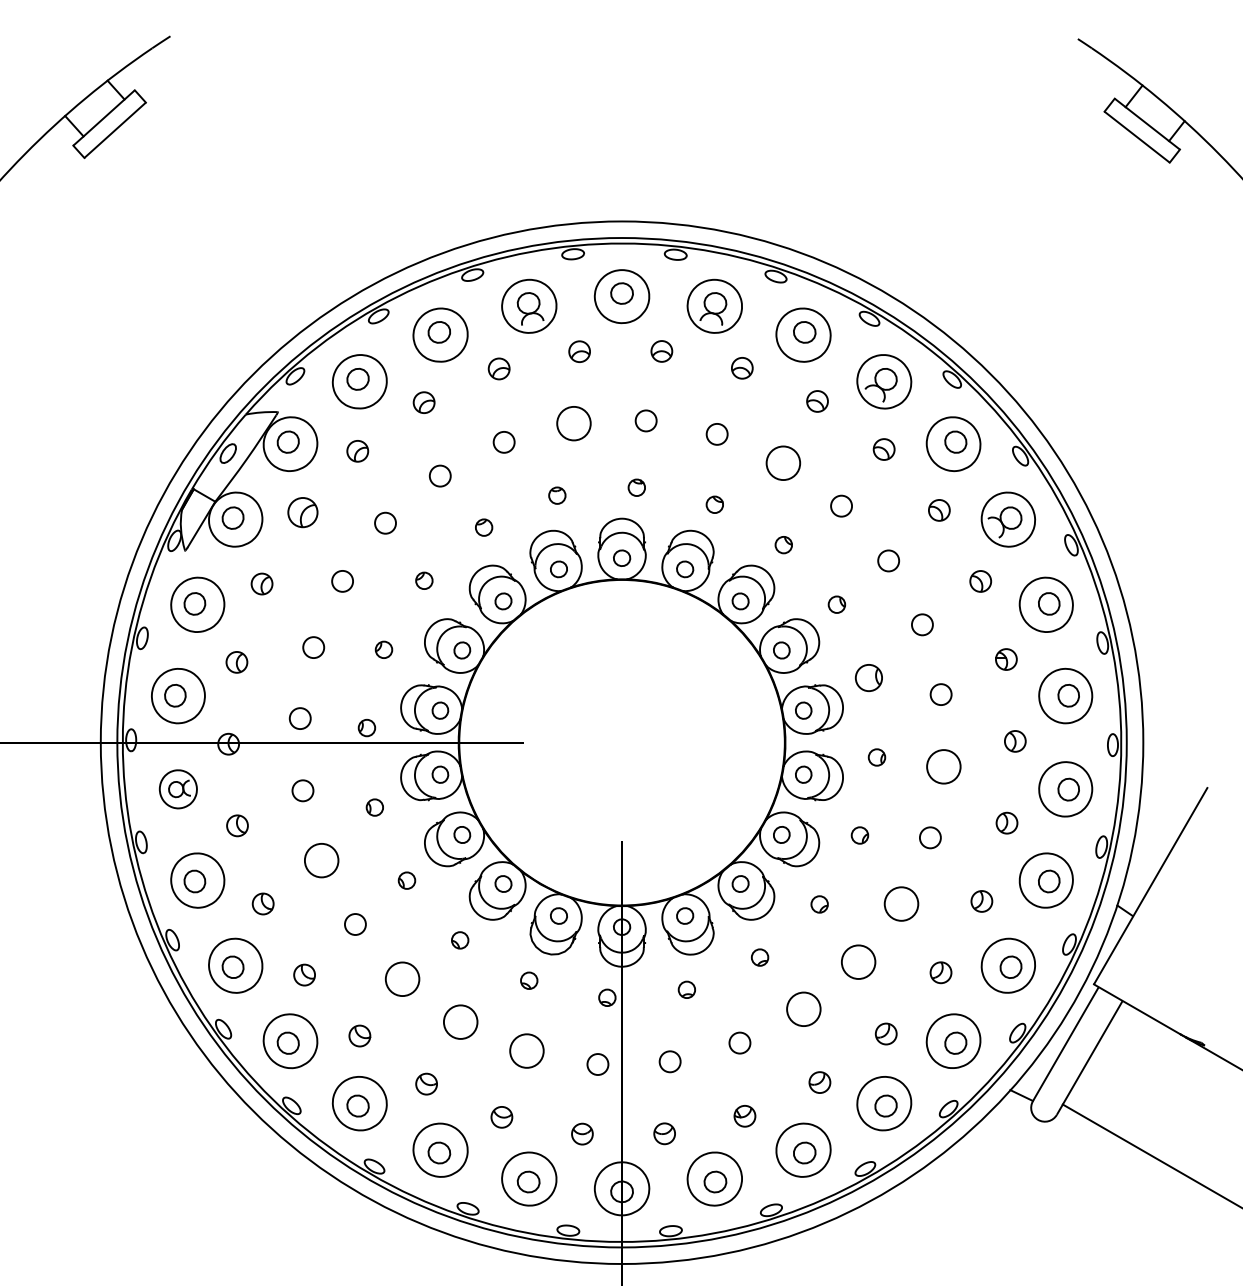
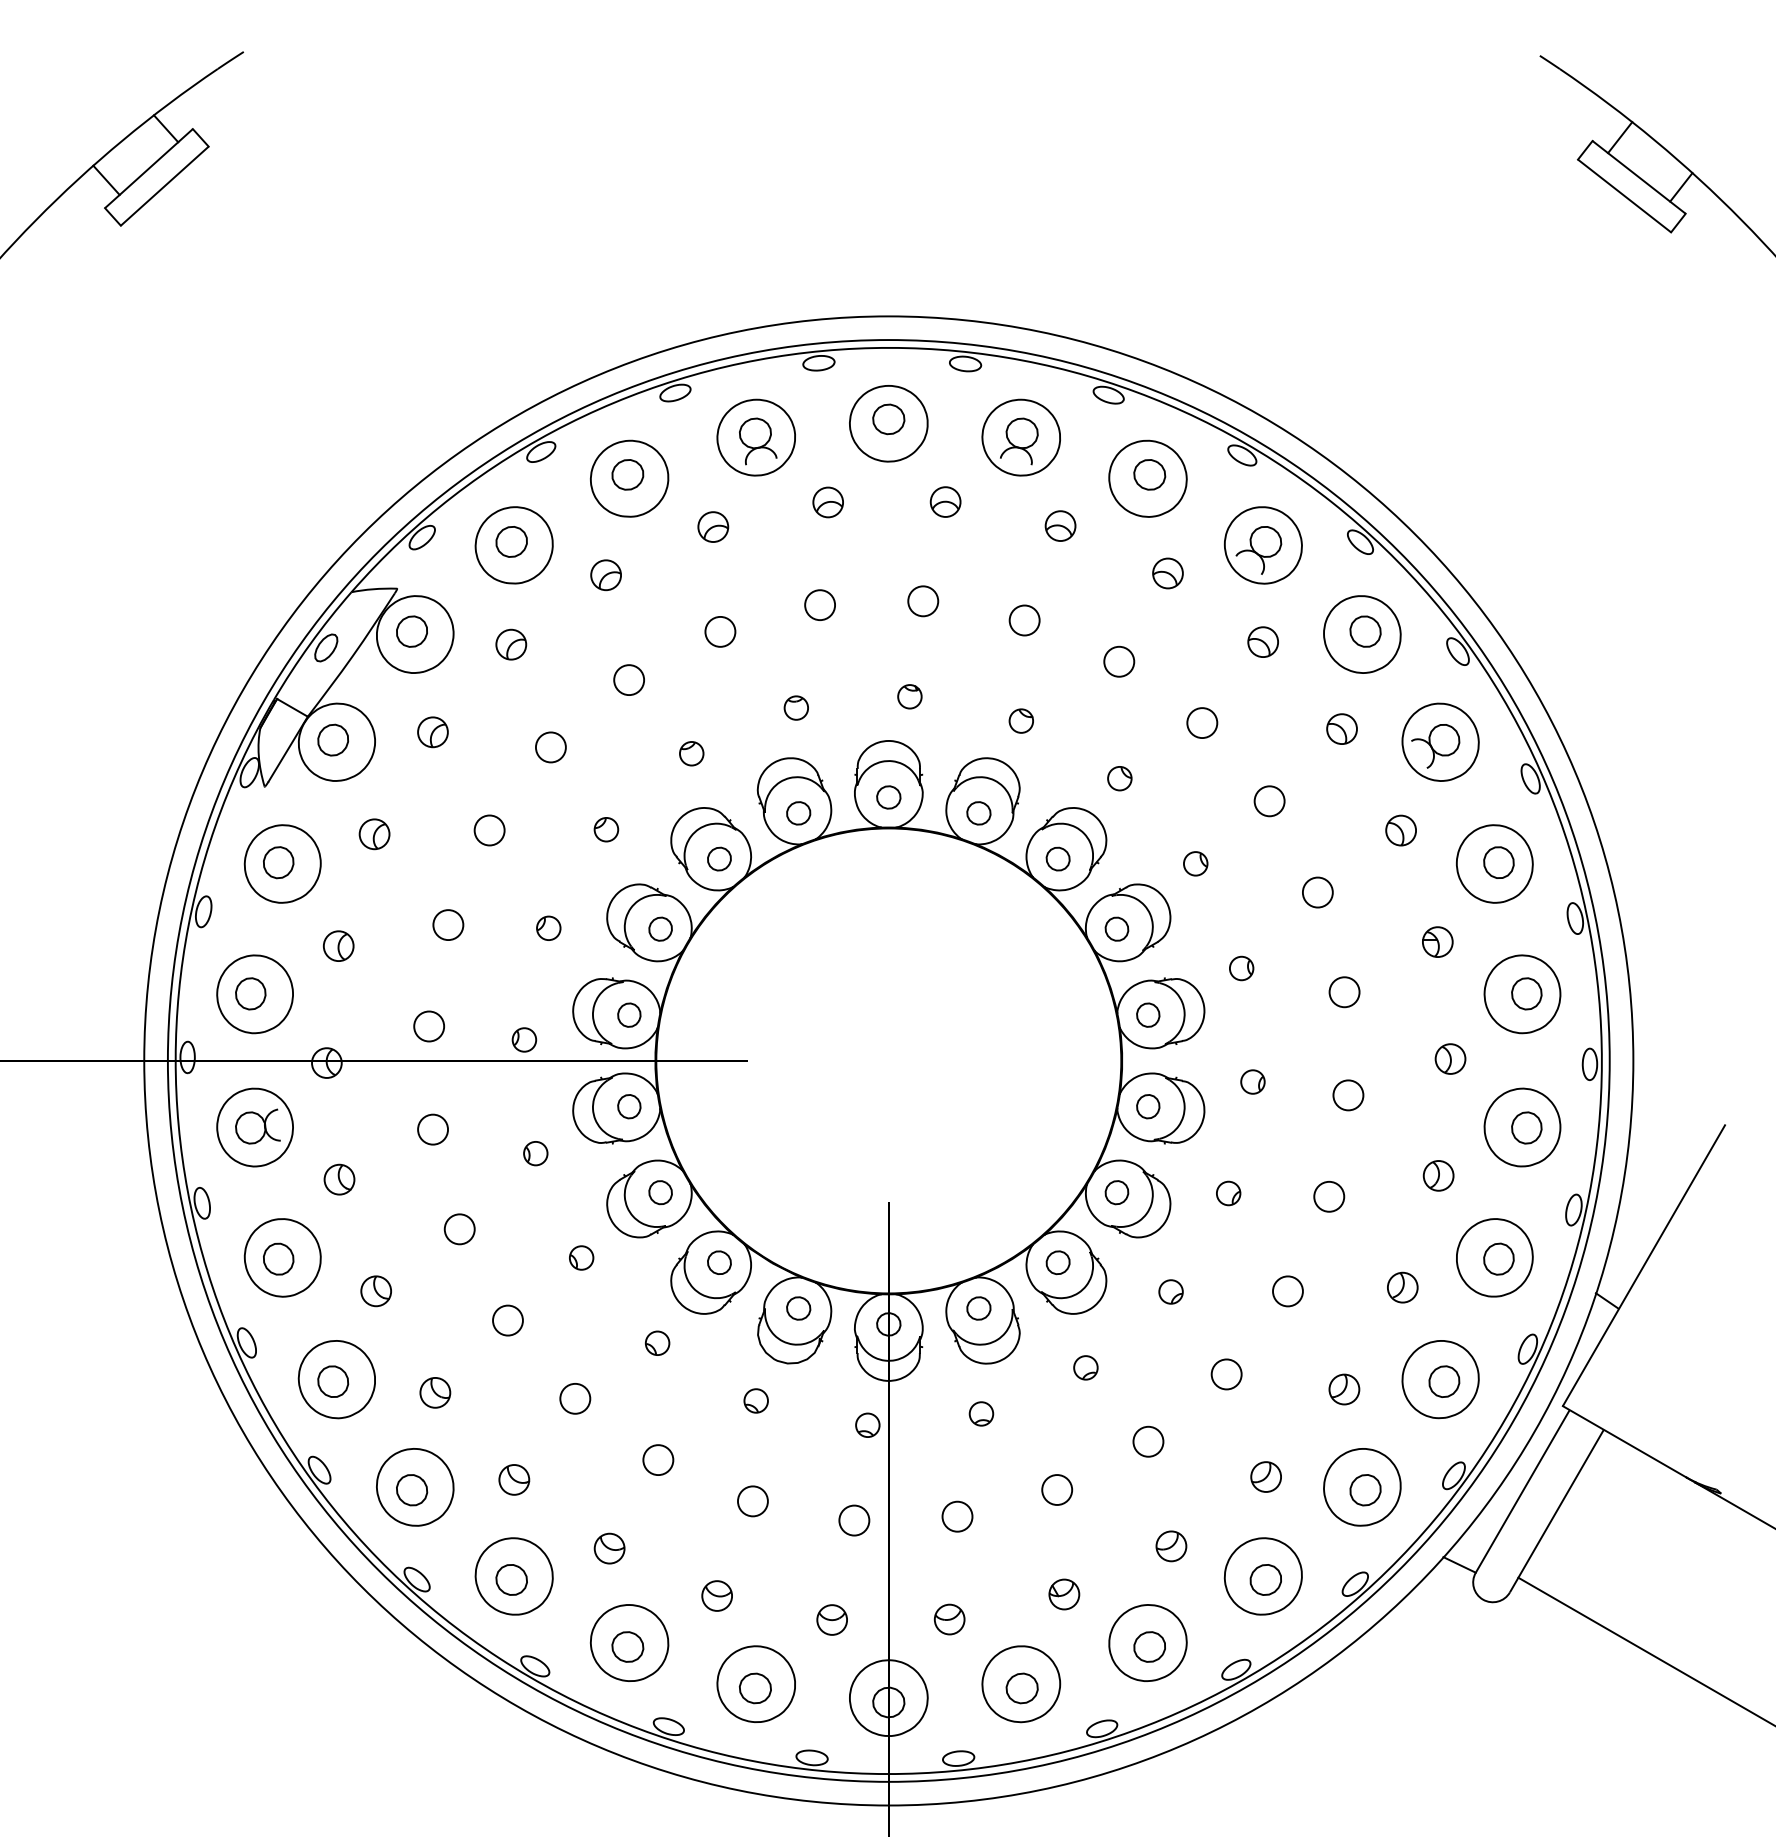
circle: (574, 423) -> (820, 605), size x0.62
circle: (783, 463) -> (1119, 661), size x0.62
part: (302, 512) -> (432, 732), size x0.71
part: (868, 678) -> (1241, 968), size x0.62
circle: (943, 766) -> (1348, 1095), size x0.62
part: (177, 789) -> (254, 1127), size x1.43
circle: (321, 860) -> (459, 1229), size x0.62
circle: (901, 904) -> (1287, 1291), size x0.62
circle: (858, 962) -> (1226, 1374), size x0.62
circle: (402, 979) -> (575, 1398), size x0.62
circle: (803, 1009) -> (1148, 1441), size x0.62
circle: (460, 1022) -> (658, 1460), size x0.62
circle: (526, 1051) -> (752, 1501), size x0.62

